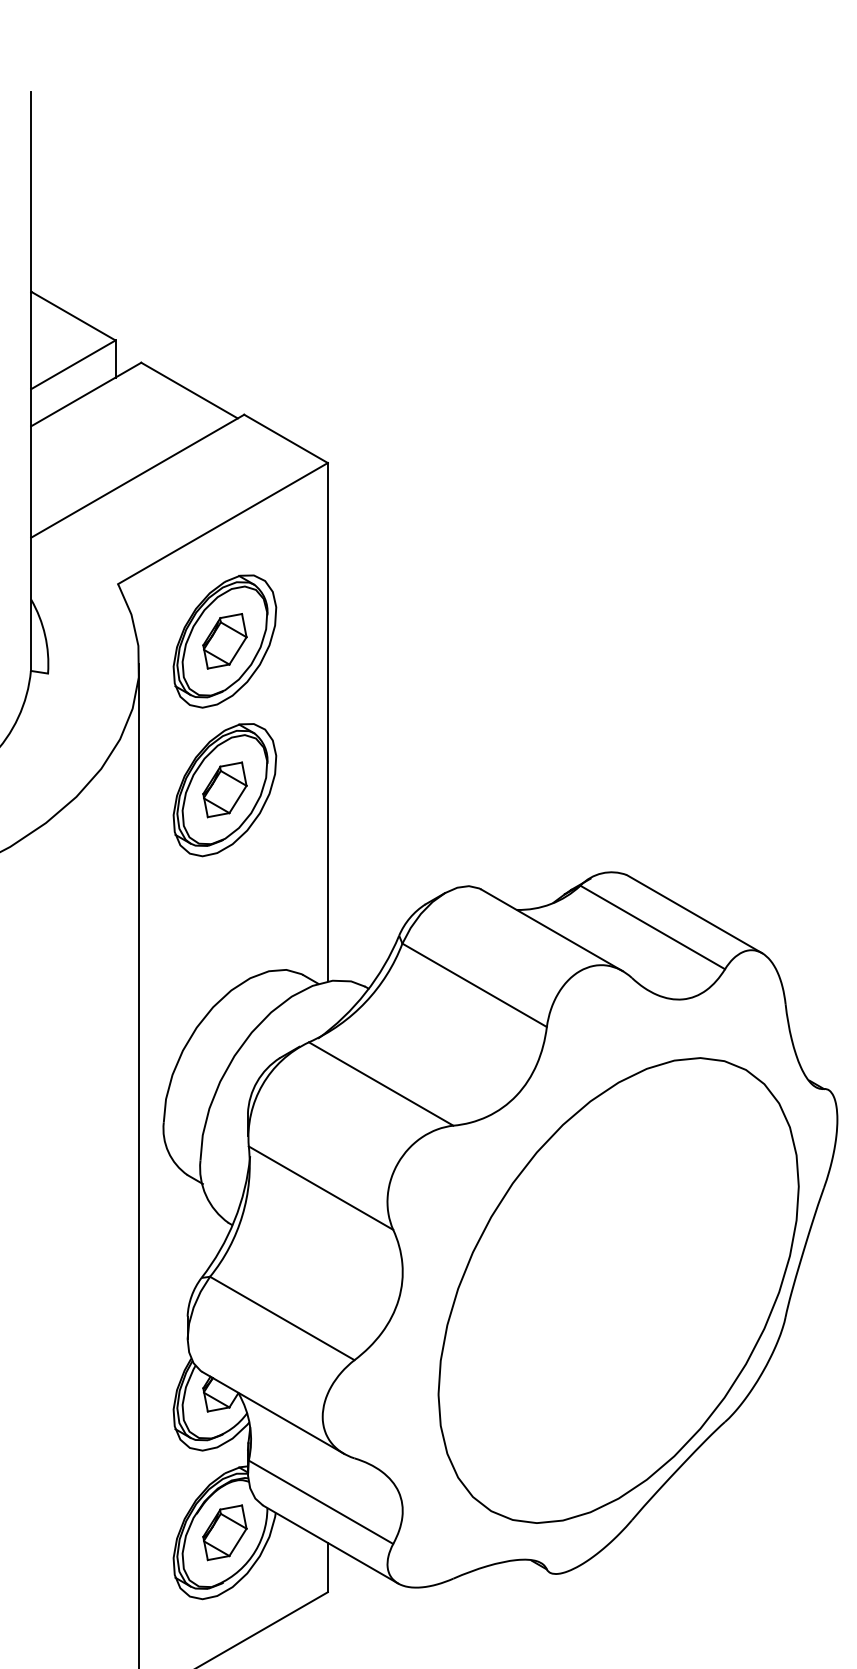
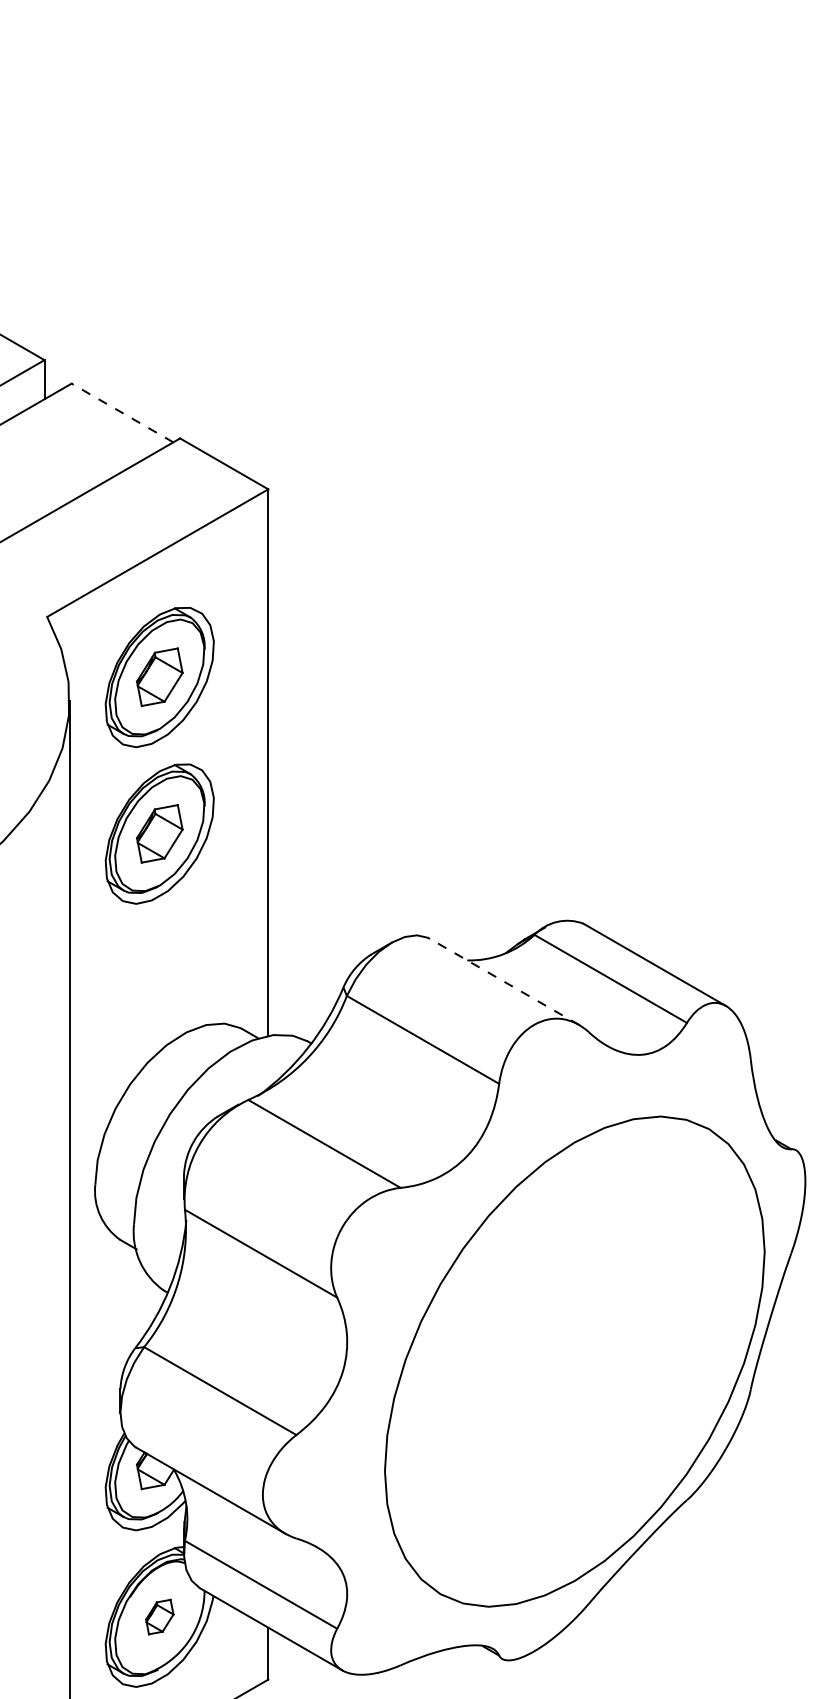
line: (189, 390) -> (122, 412), solid -> dashed
line: (552, 930) -> (505, 982), solid -> dashed
part: (224, 1532) -> (159, 1616), size x0.6

